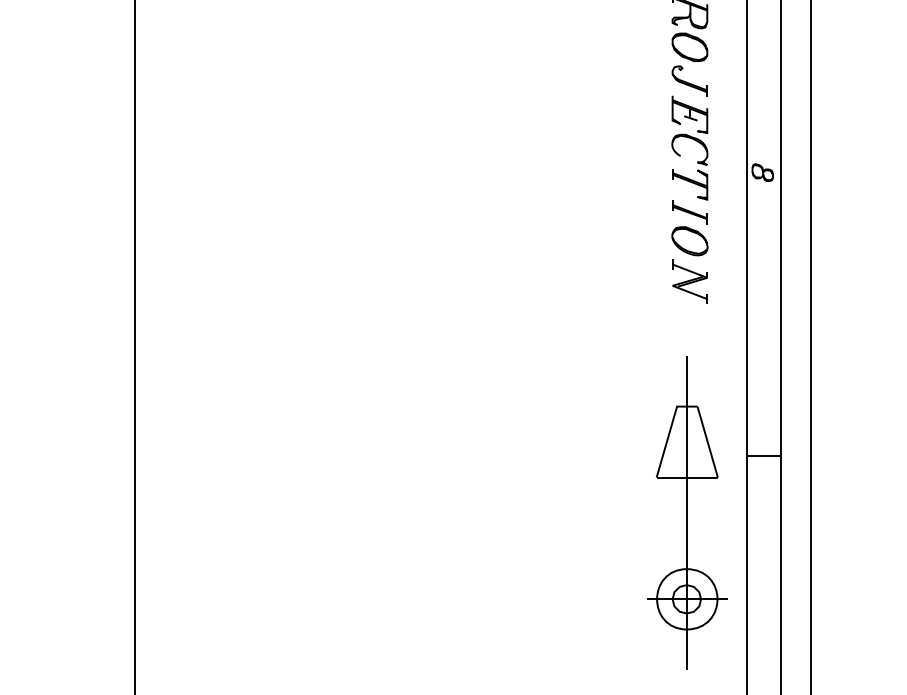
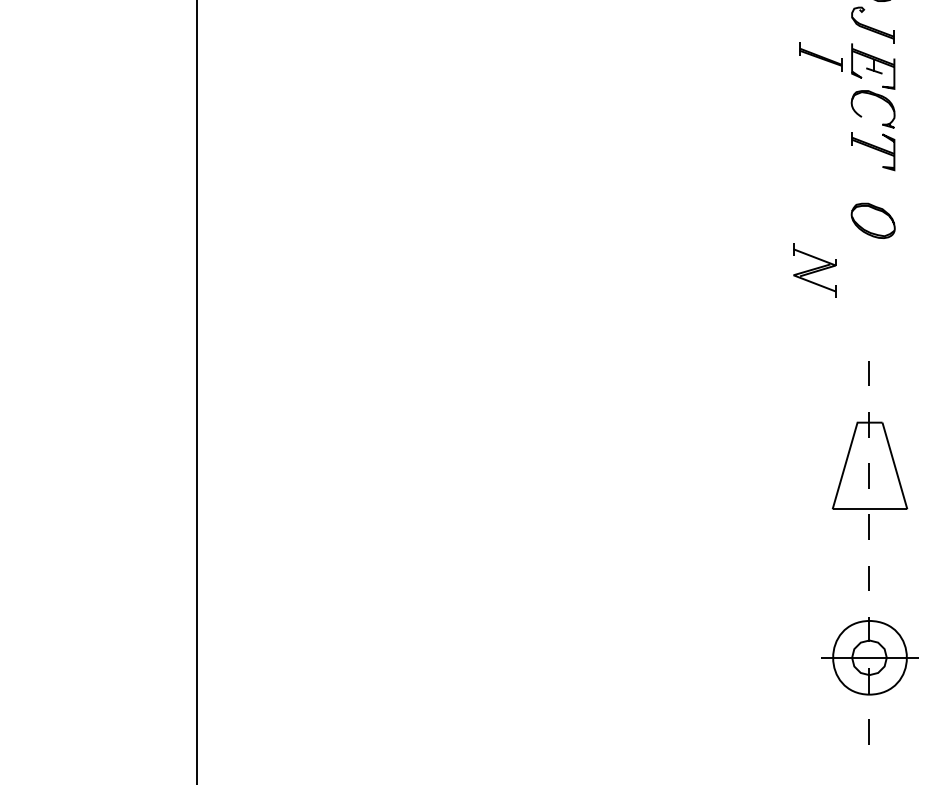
part: (689, 212) -> (820, 57), moved
part: (689, 281) -> (814, 270), moved
line: (686, 513) -> (869, 553), solid -> dashed

